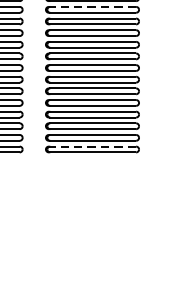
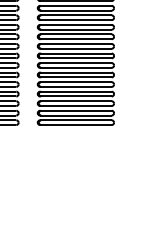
line: (91, 6) -> (75, 5), dashed -> solid
line: (91, 146) -> (75, 120), dashed -> solid

